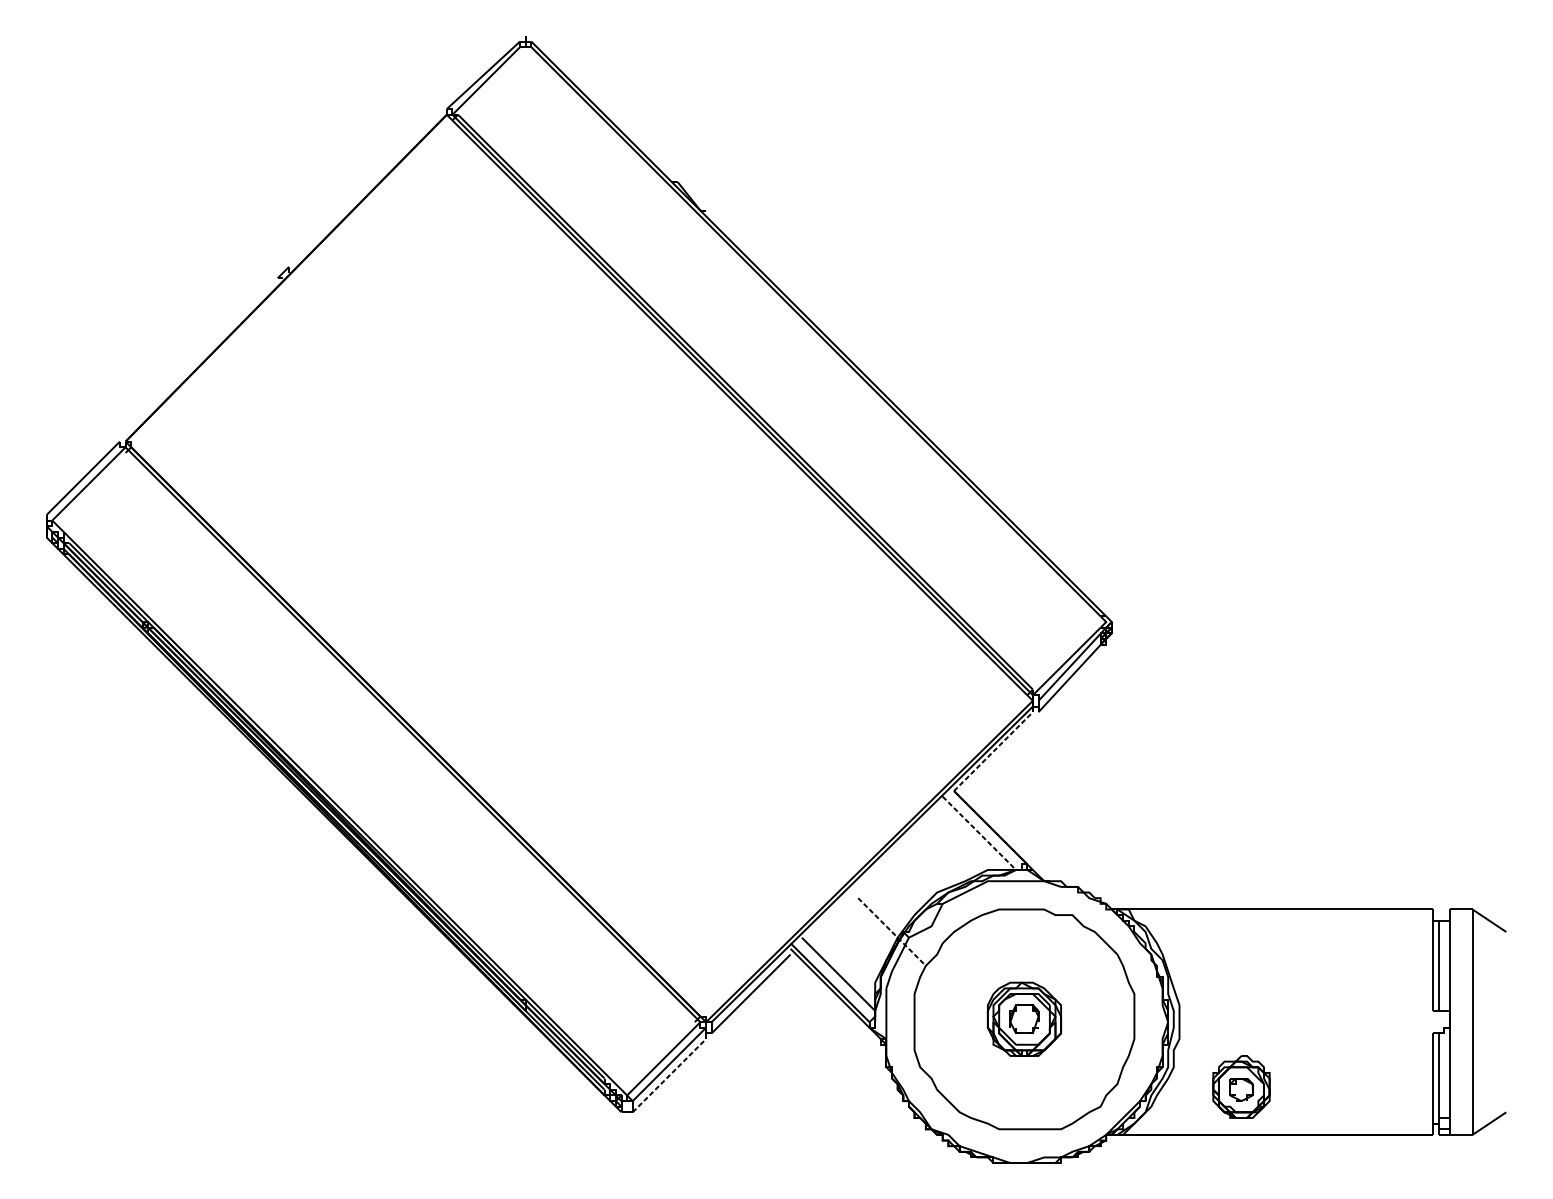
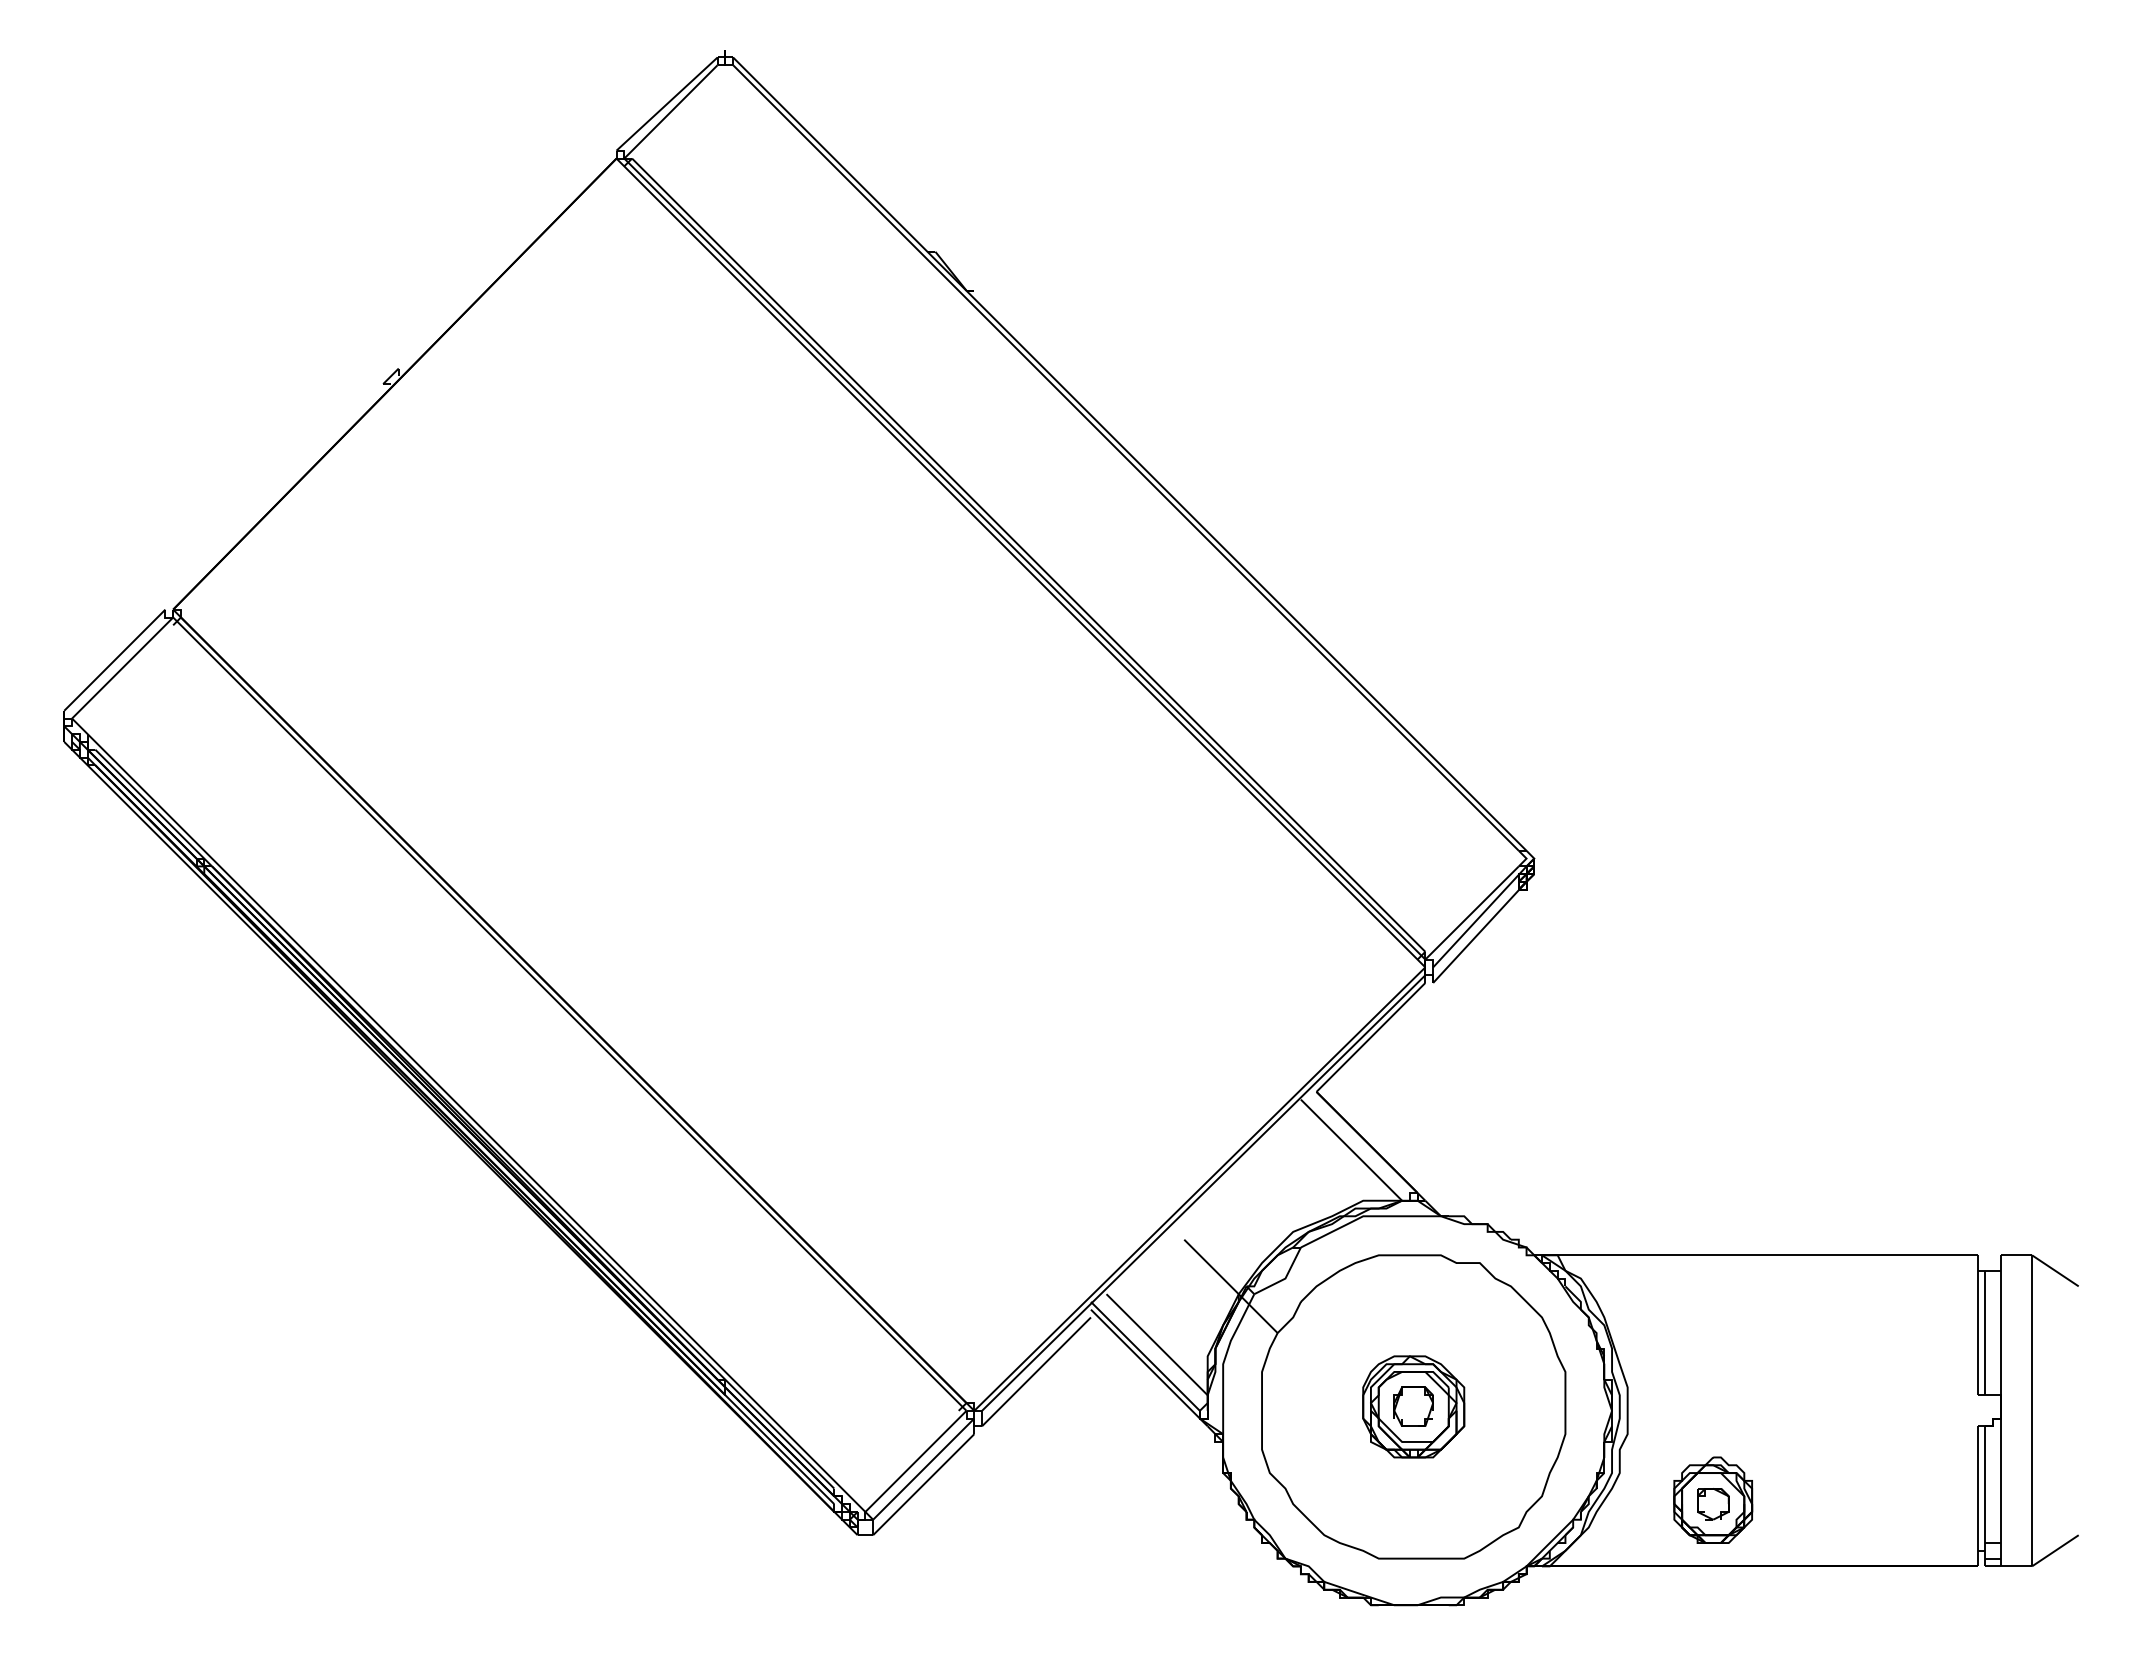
line: (993, 751) -> (1370, 1037), dashed -> solid
line: (979, 833) -> (1351, 1150), dashed -> solid
line: (892, 932) -> (1231, 1286), dashed -> solid
line: (669, 1075) -> (924, 1484), dashed -> solid

